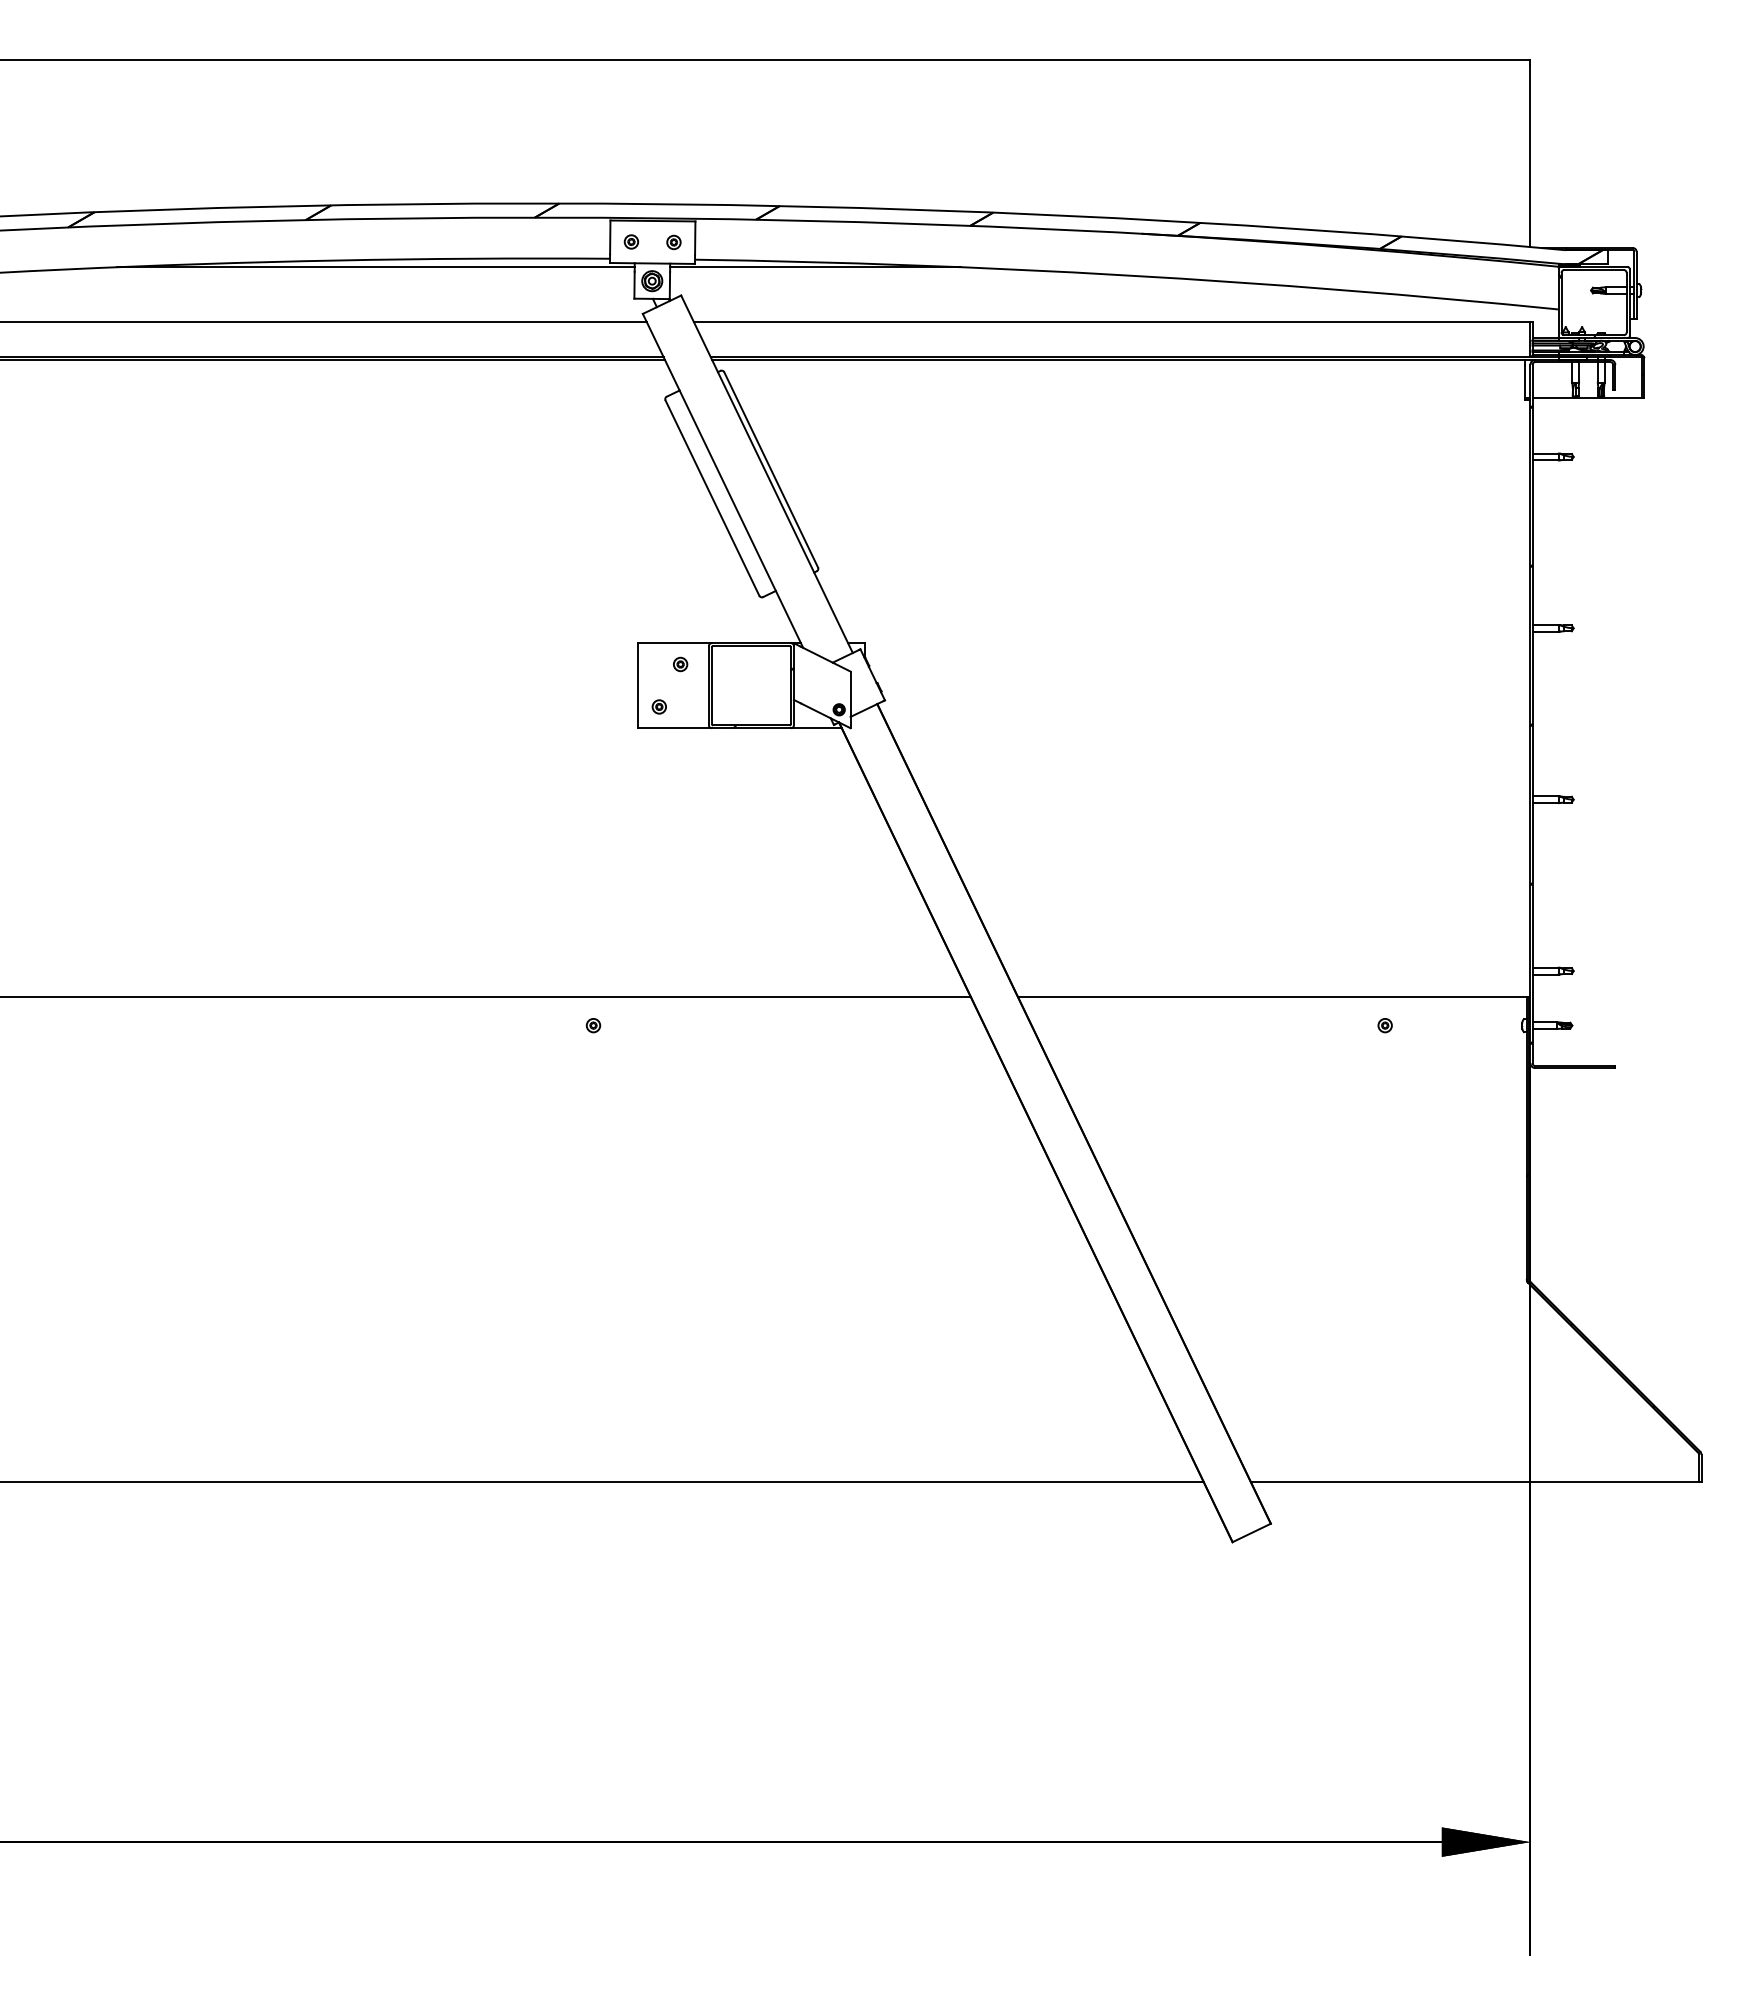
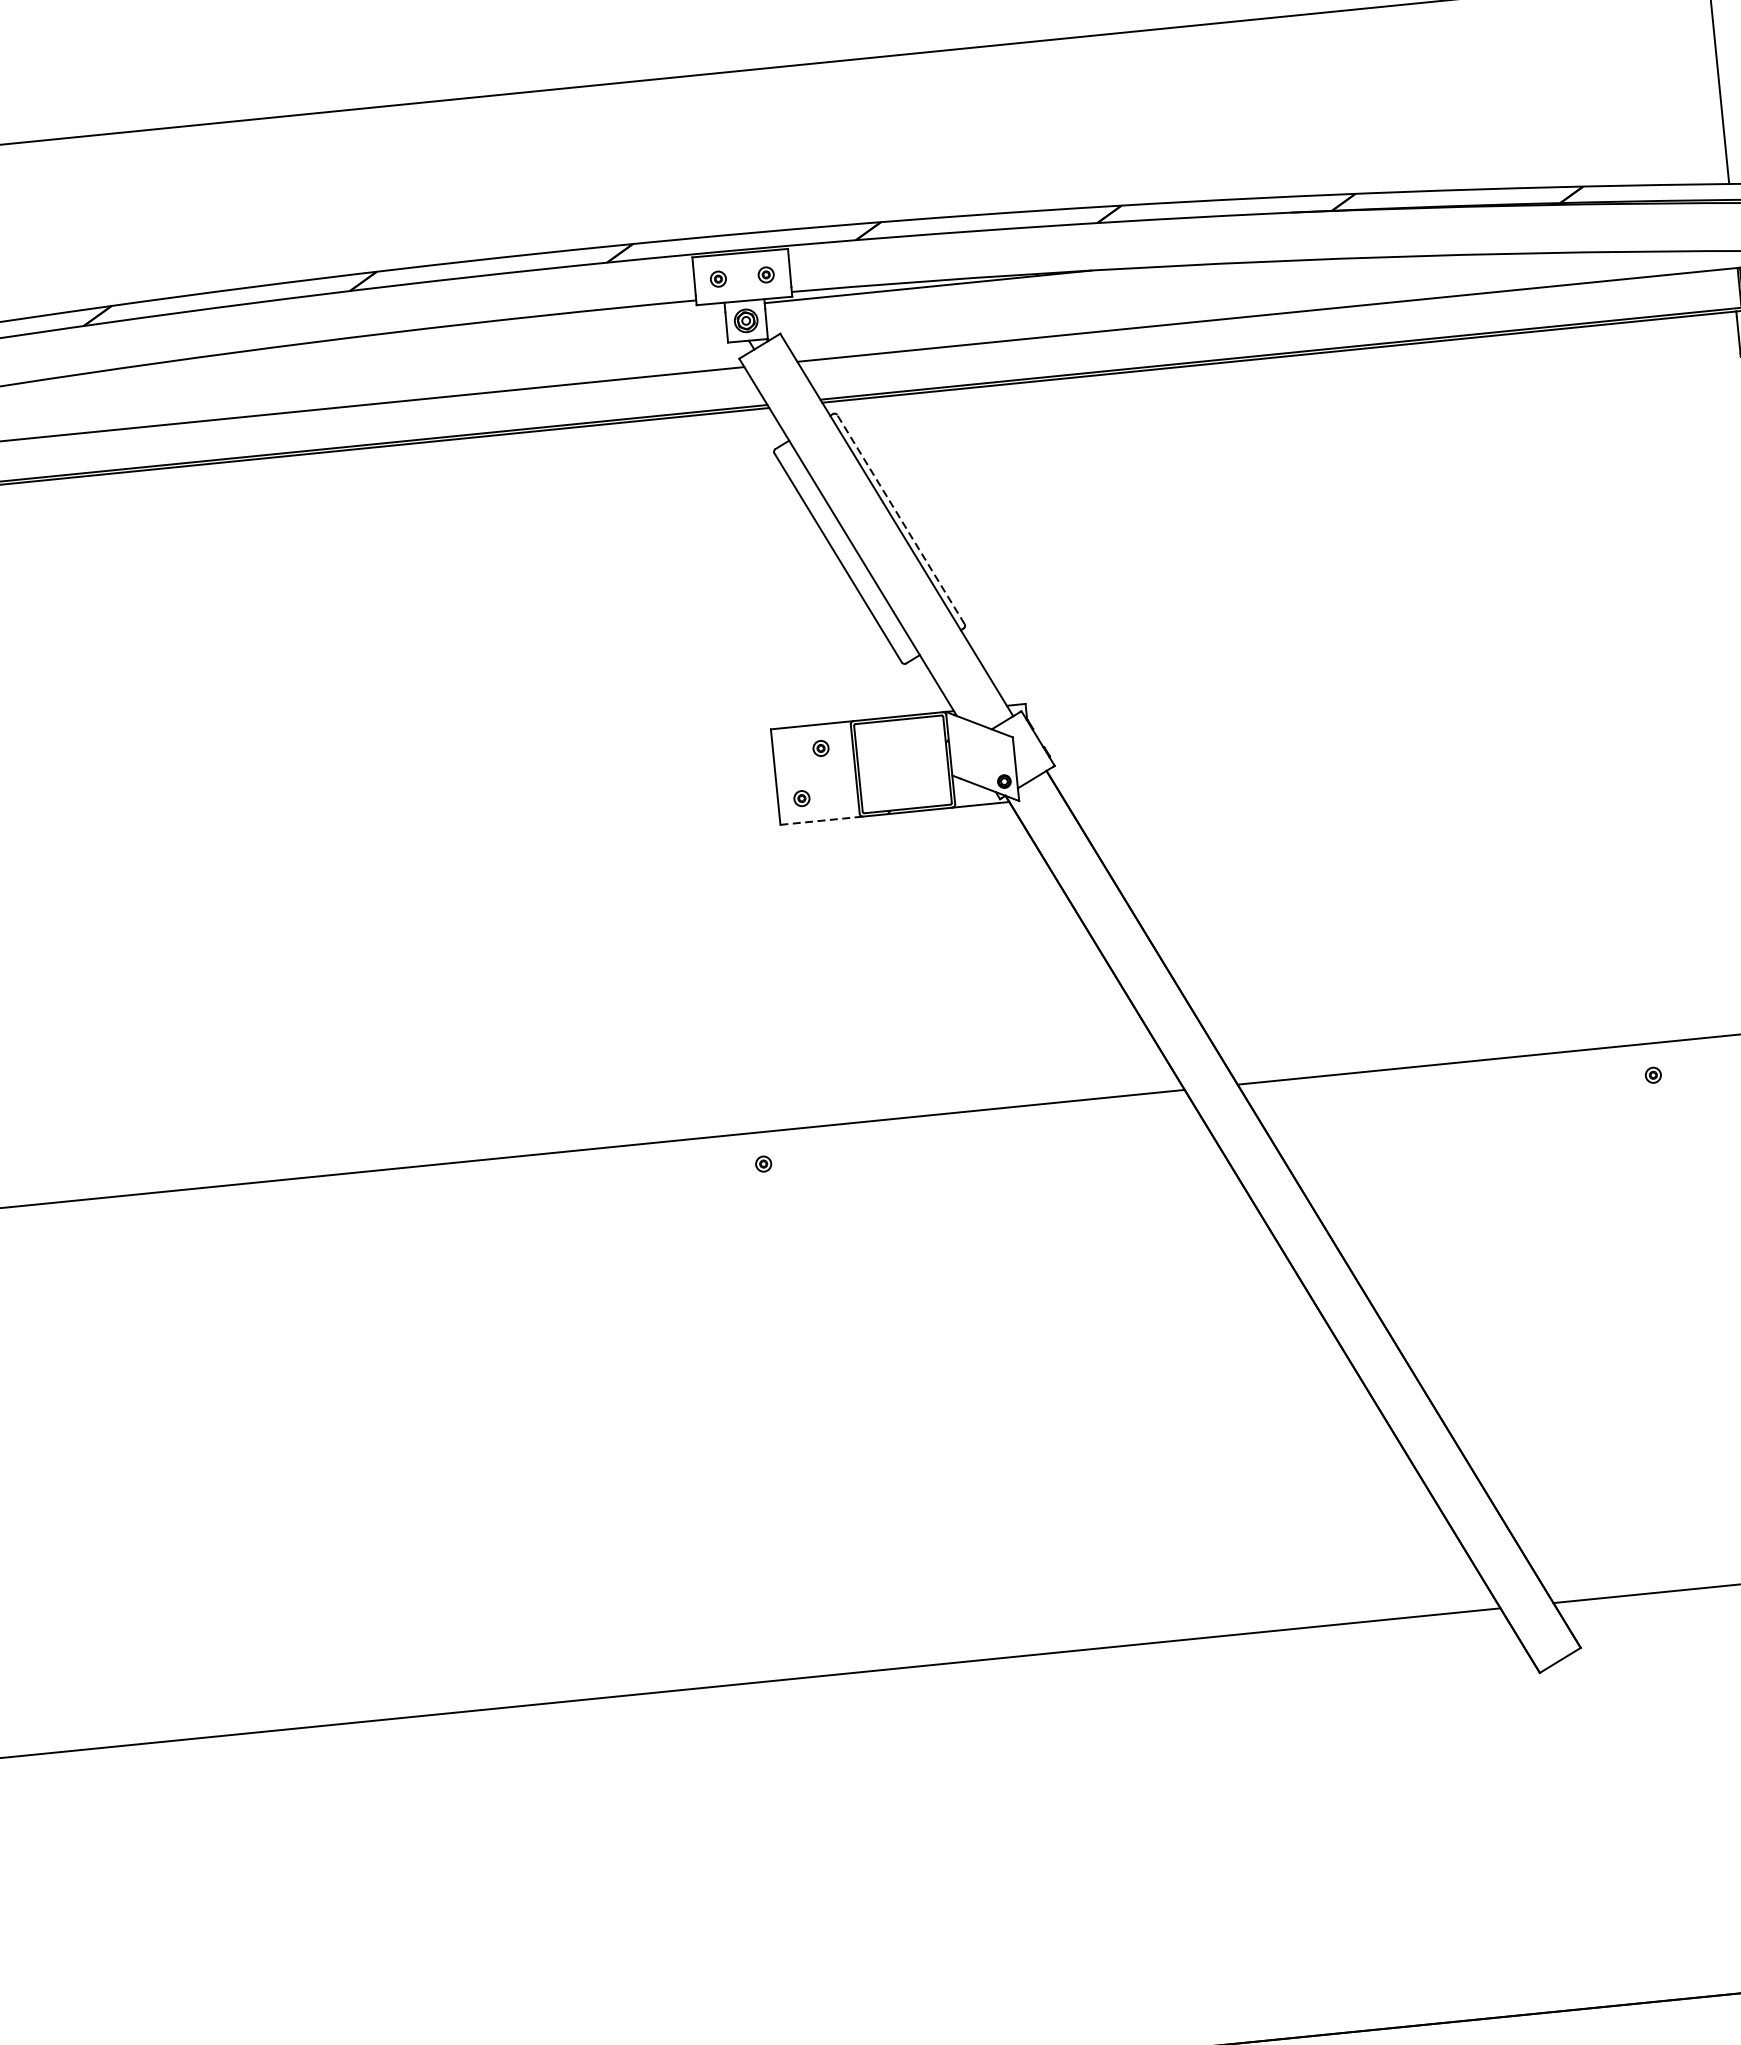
line: (375, 267) -> (433, 336), removed
line: (770, 469) -> (900, 519), solid -> dashed
line: (674, 728) -> (821, 821), solid -> dashed

